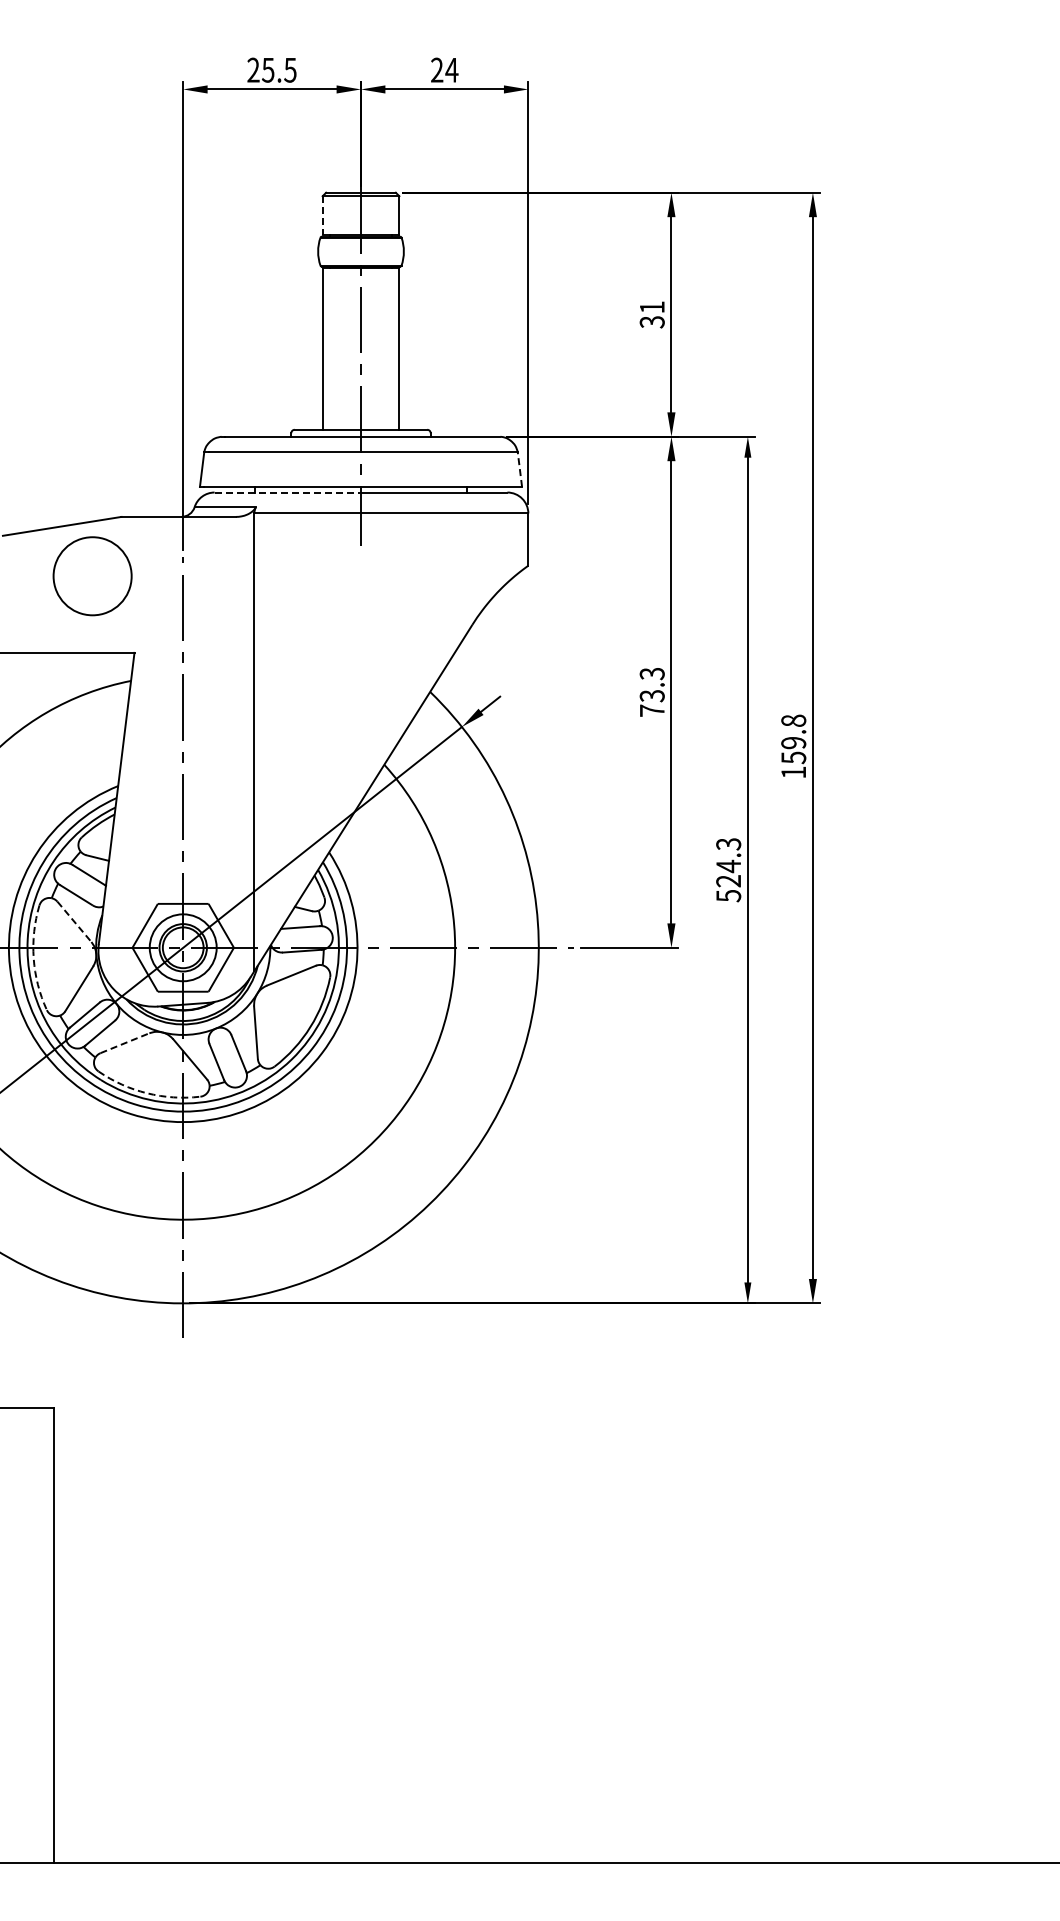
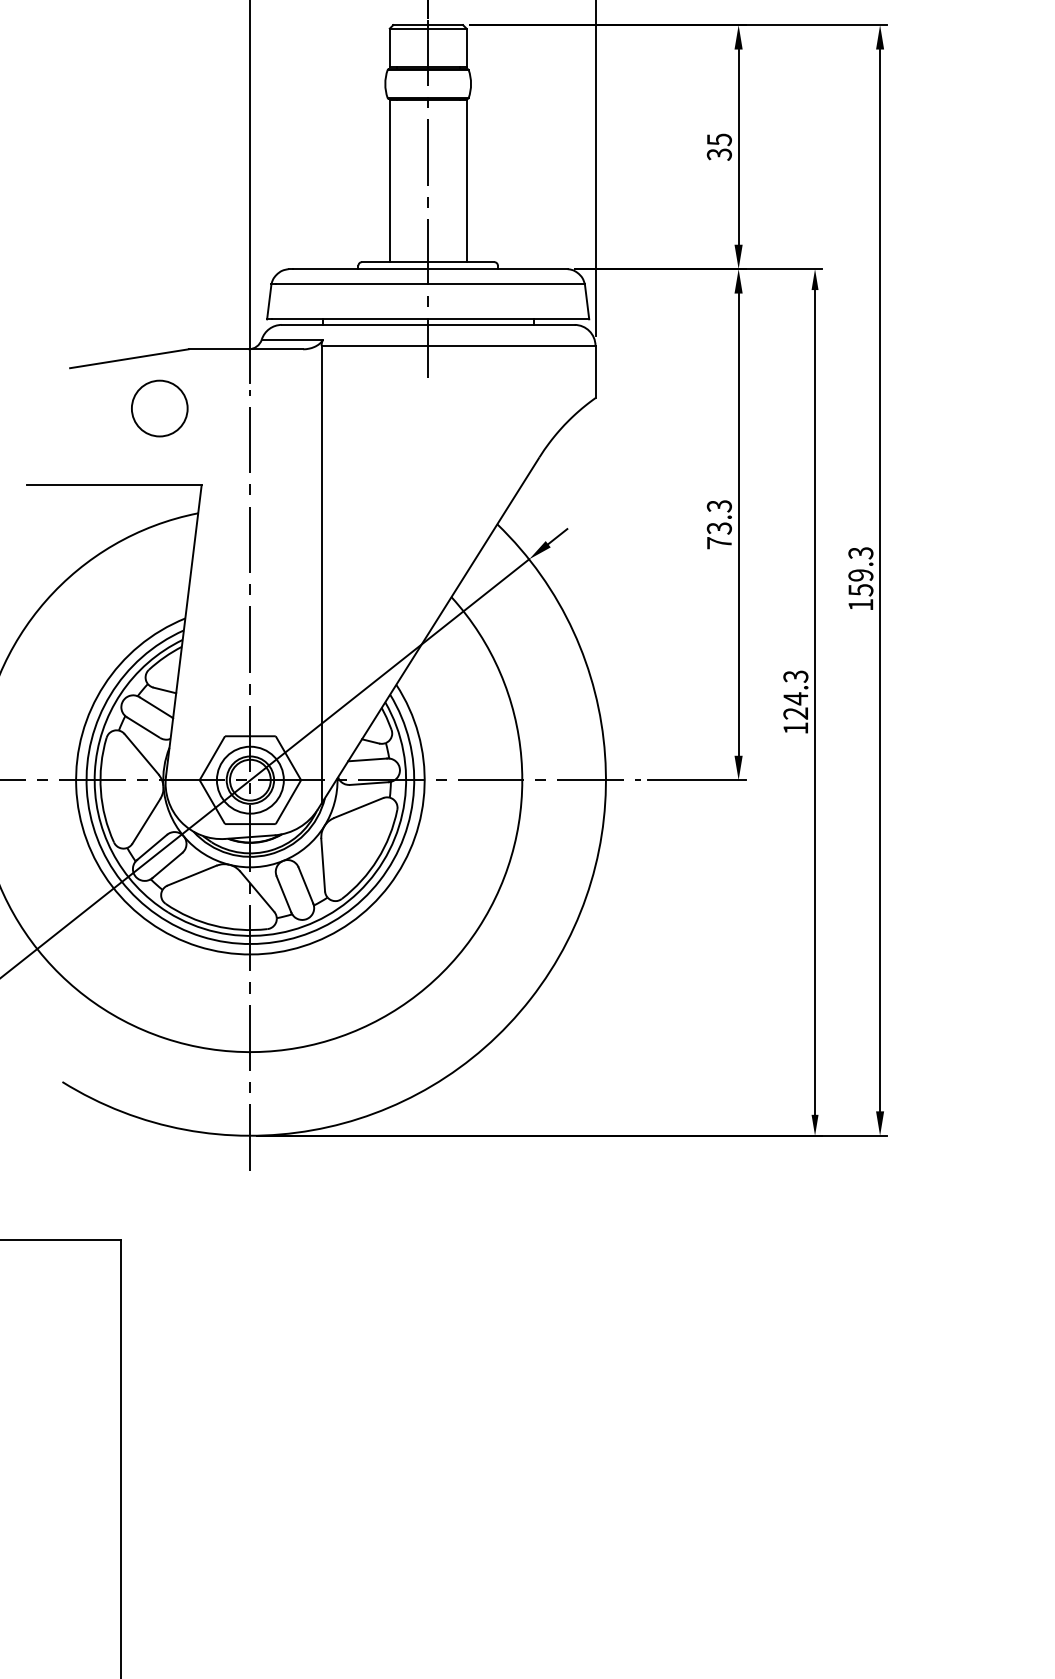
line: (322, 215) -> (389, 47), dashed -> solid
text: (652, 307) -> (719, 139), 31 -> 35
line: (519, 469) -> (586, 301), dashed -> solid
line: (288, 492) -> (355, 324), dashed -> solid
circle: (92, 575) -> (159, 407), size x0.71
text: (793, 720) -> (860, 552), 159.8 -> 159.3
text: (728, 896) -> (795, 728), 524.3 -> 124.3
line: (74, 922) -> (141, 754), dashed -> solid
arc: (33, 958) -> (100, 790), dashed -> solid
line: (125, 1043) -> (192, 875), dashed -> solid
arc: (147, 1093) -> (214, 925), dashed -> solid

